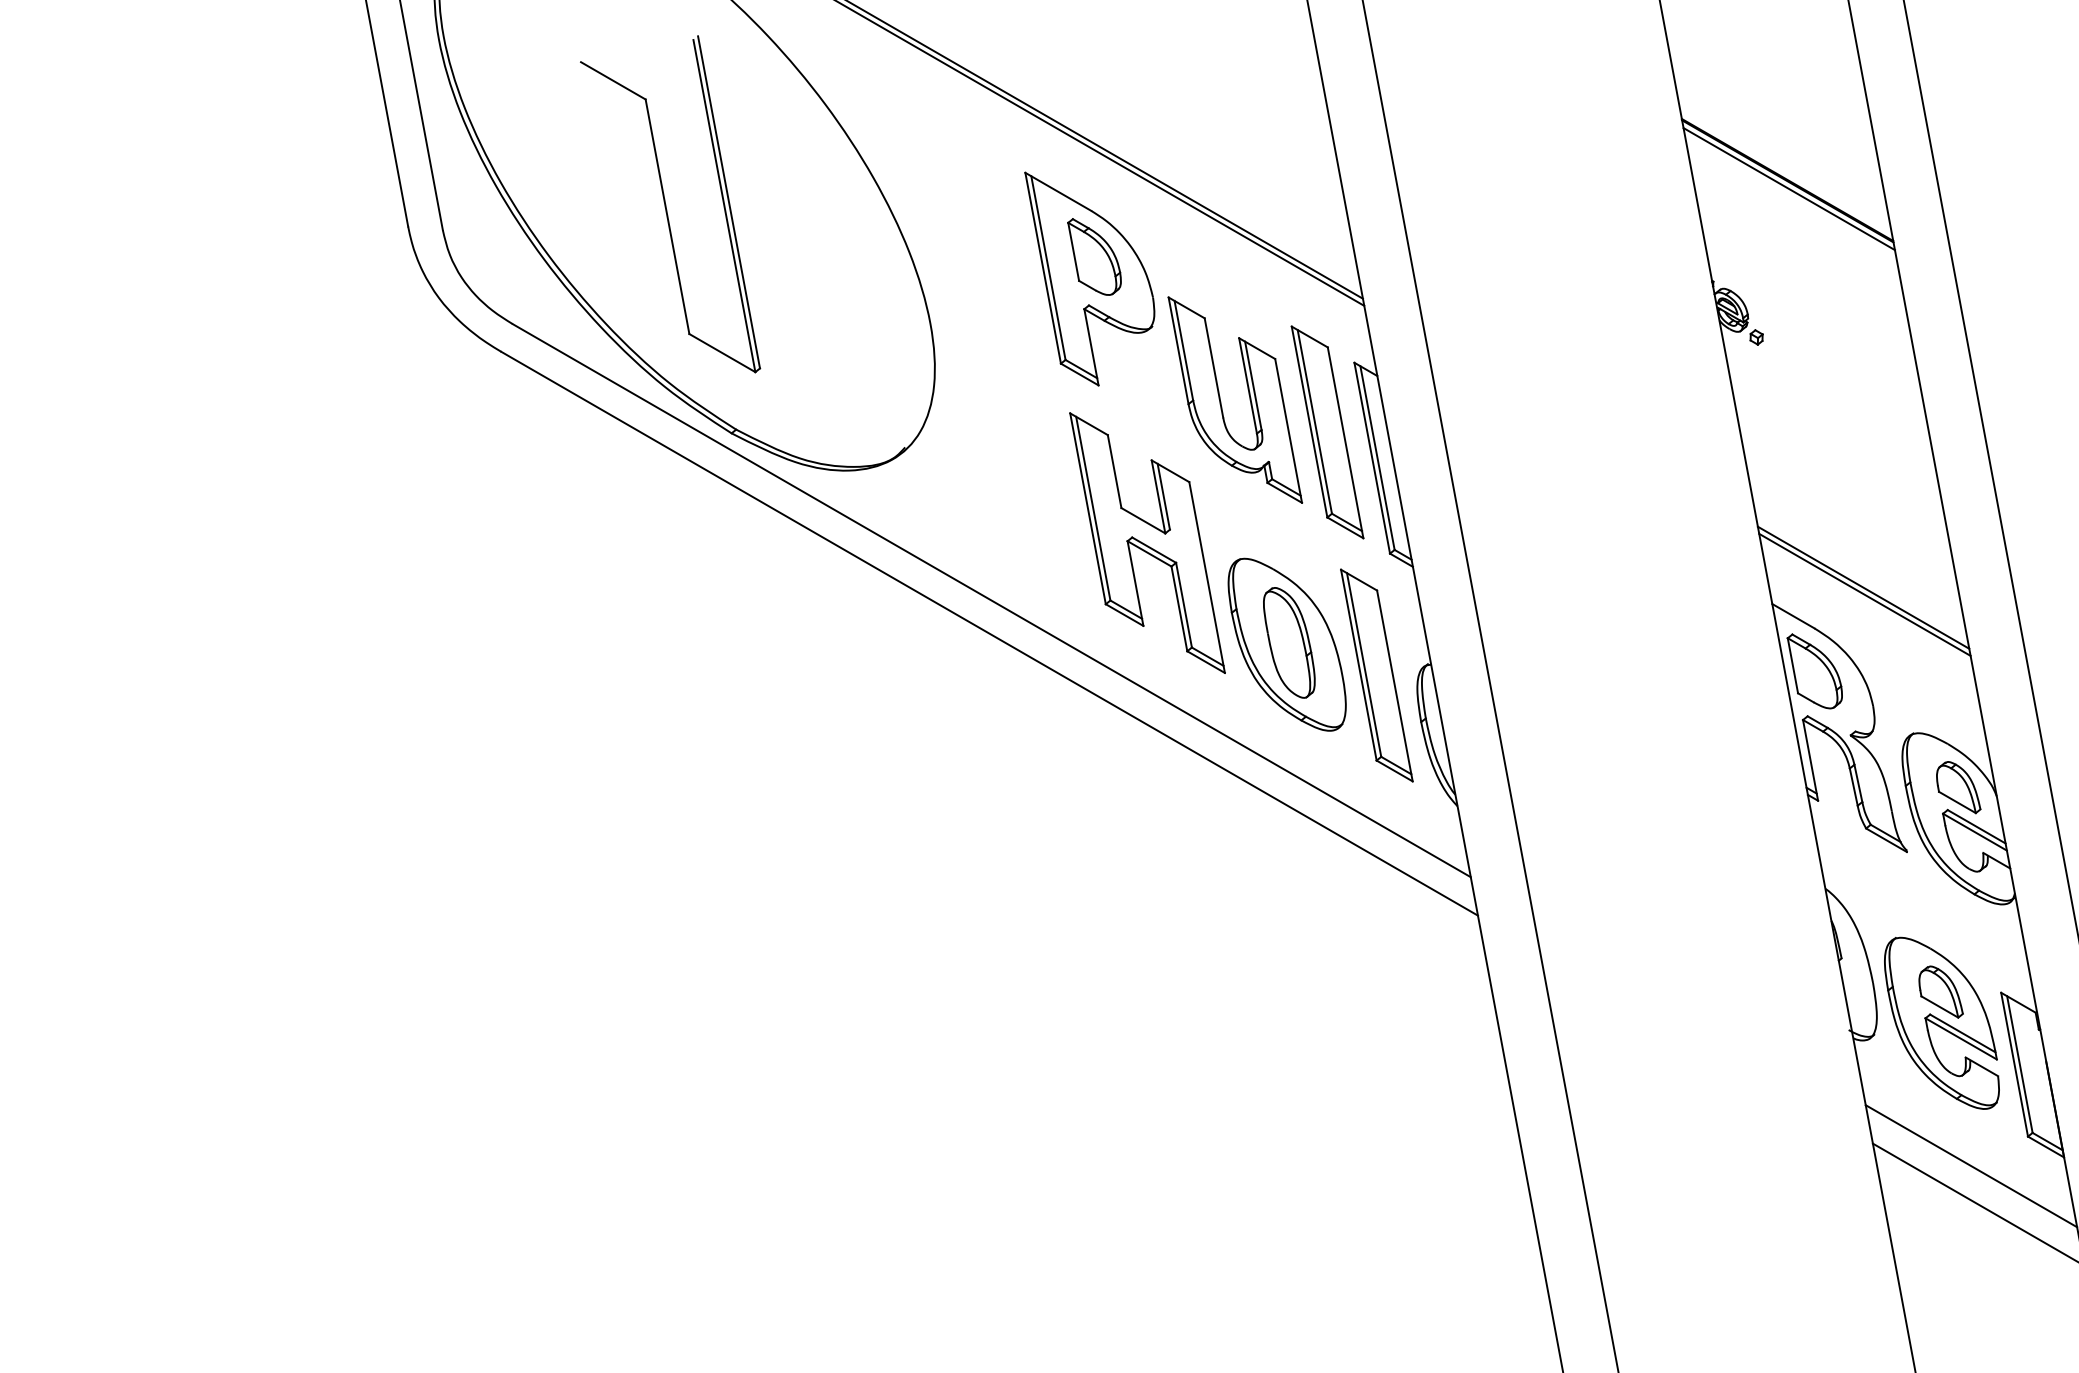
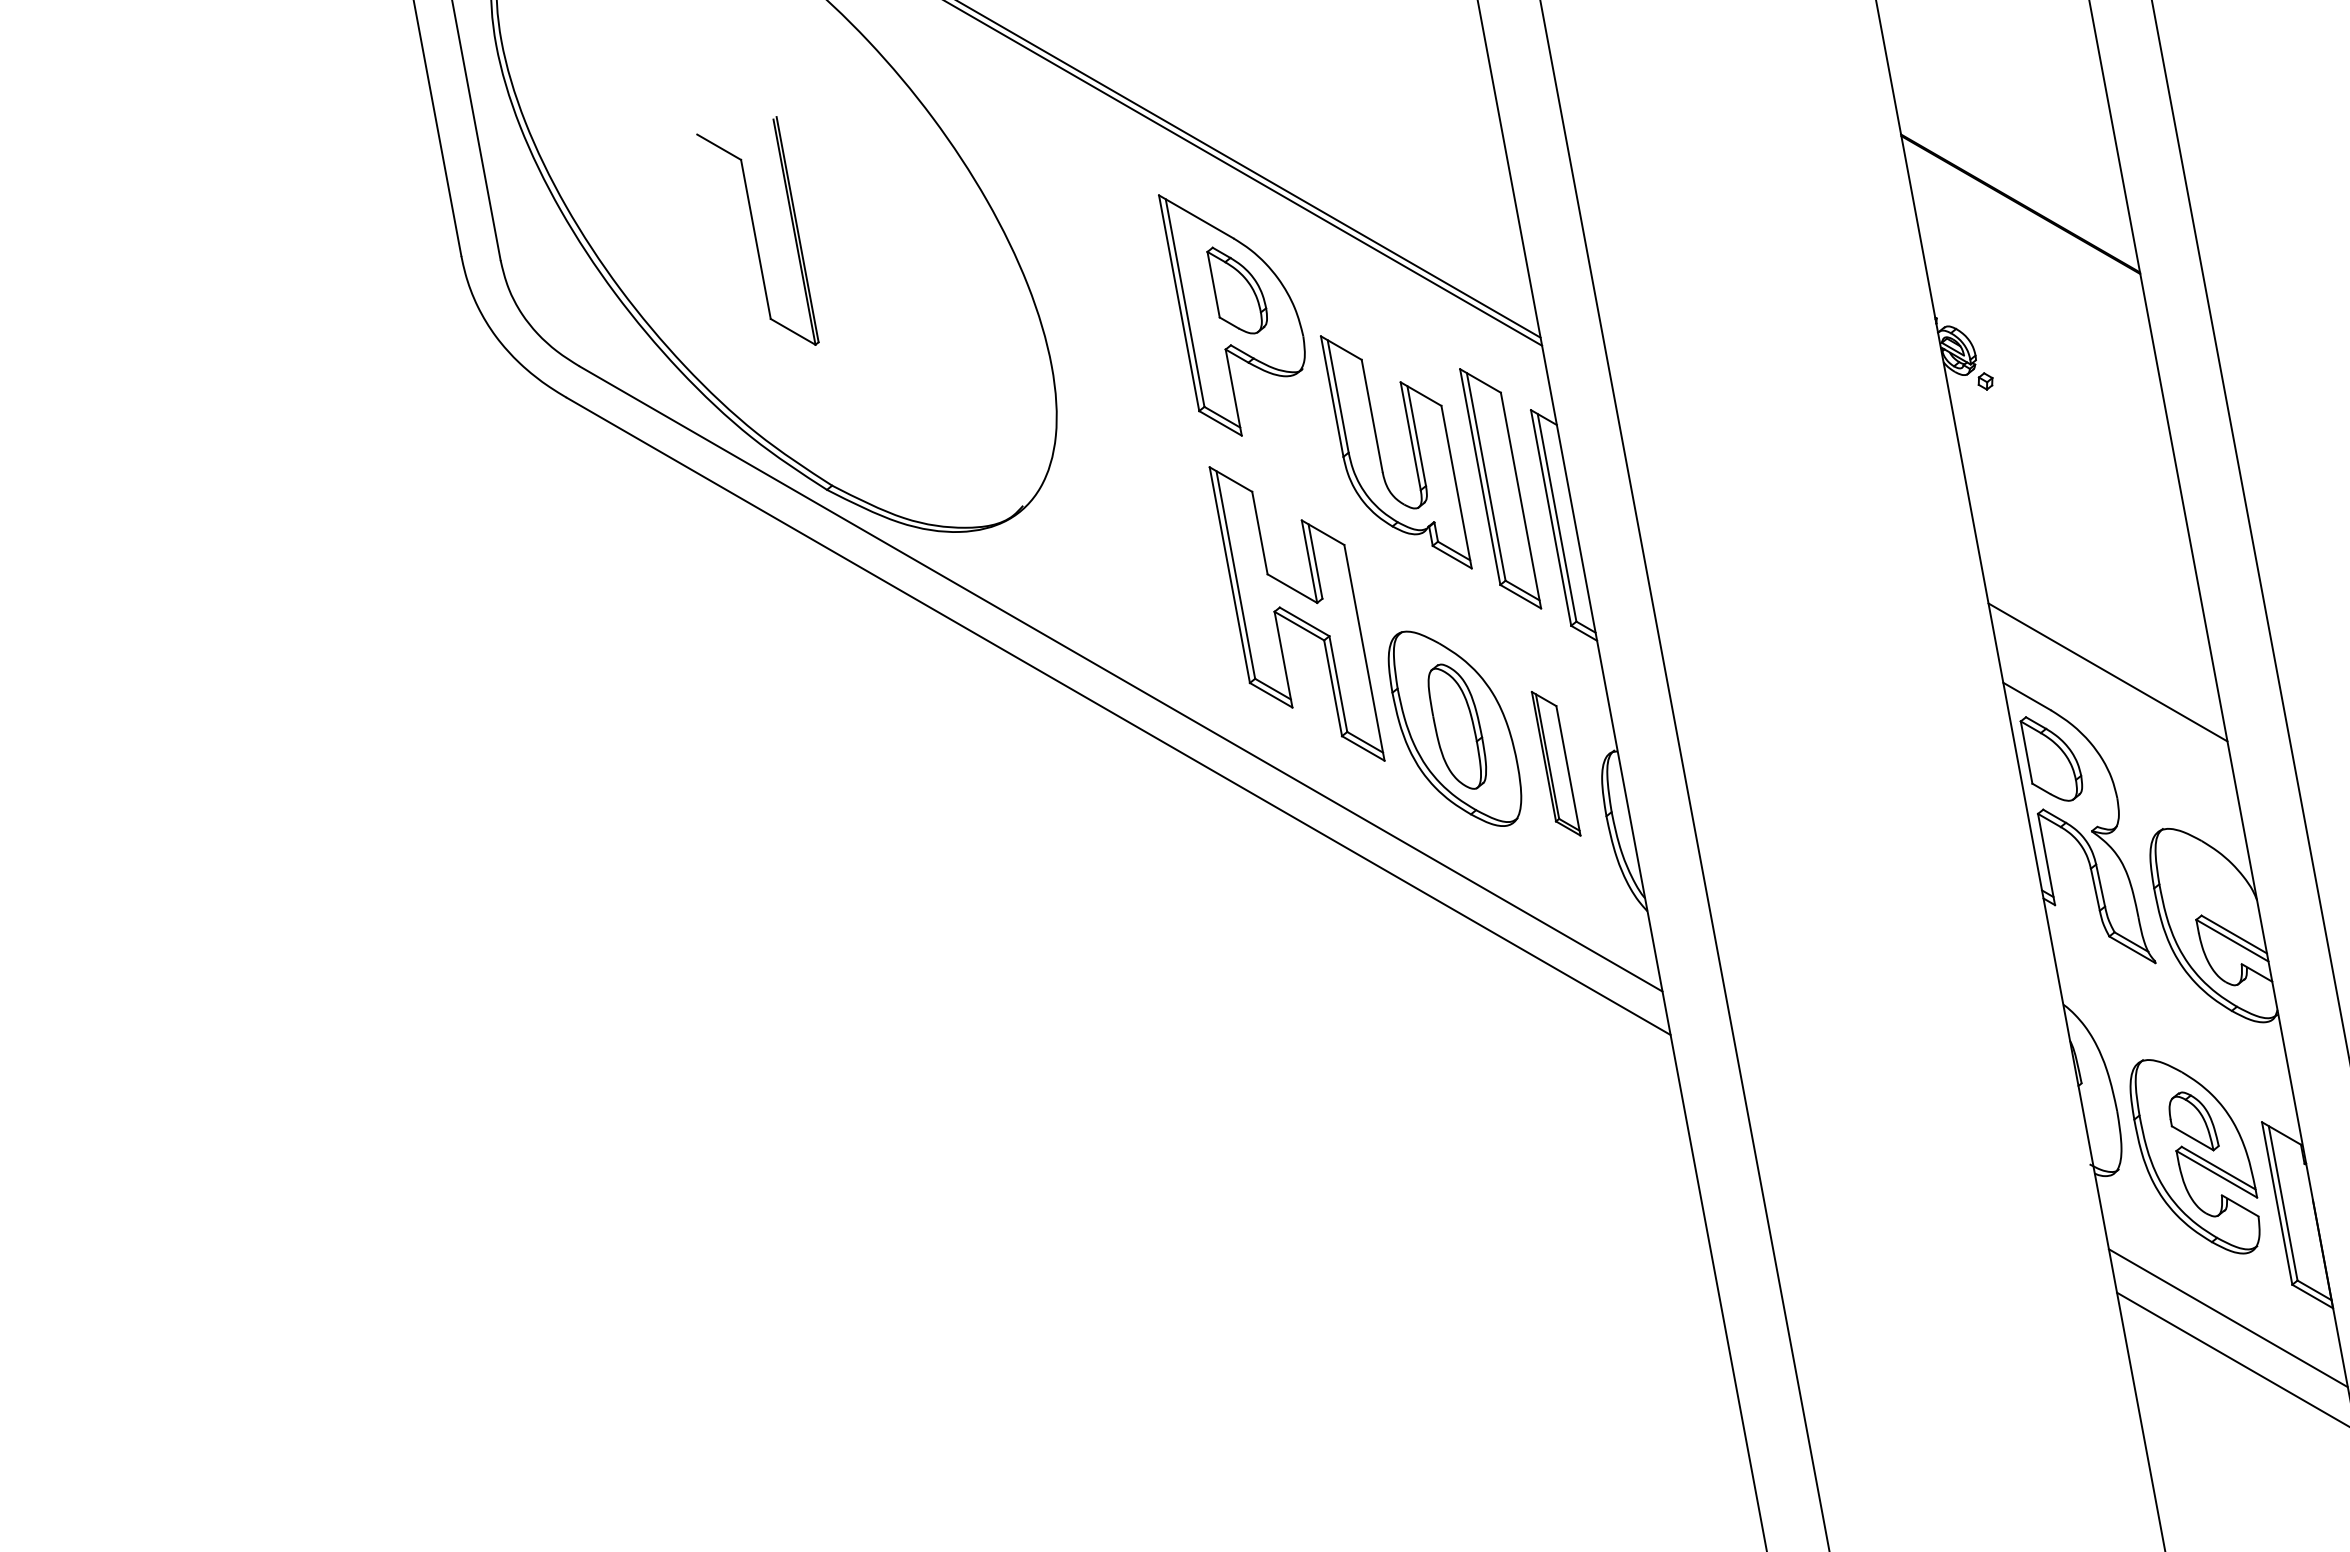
line: (1789, 188) -> (2022, 213), removed
part: (670, 203) -> (757, 230), size x0.6
line: (1863, 587) -> (2106, 664), removed
part: (1376, 675) -> (1555, 763), size x0.6
part: (1958, 787) -> (2213, 890), removed

